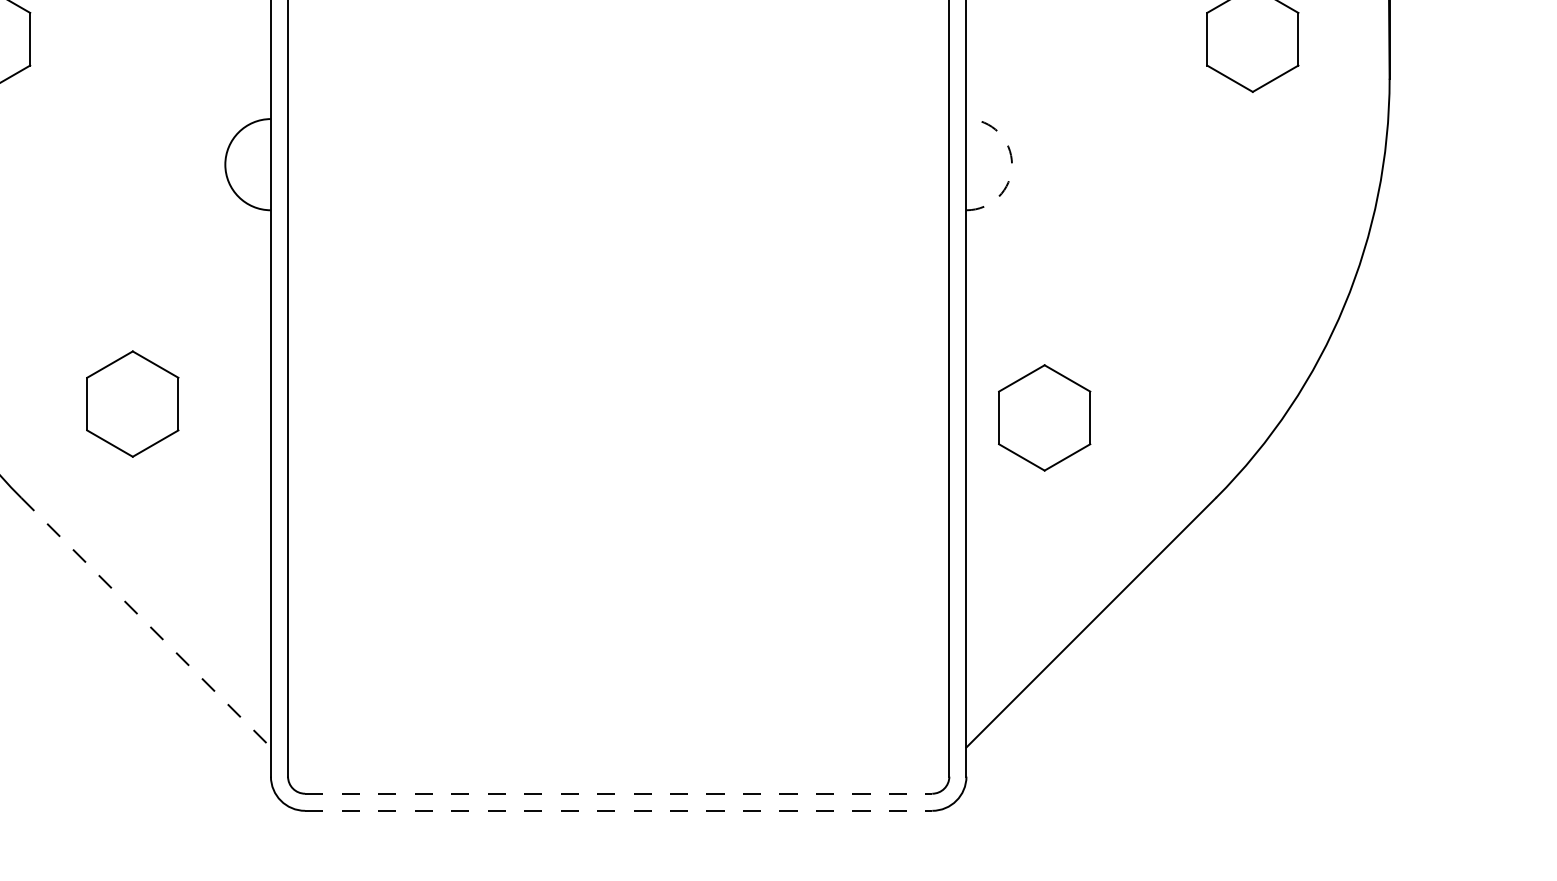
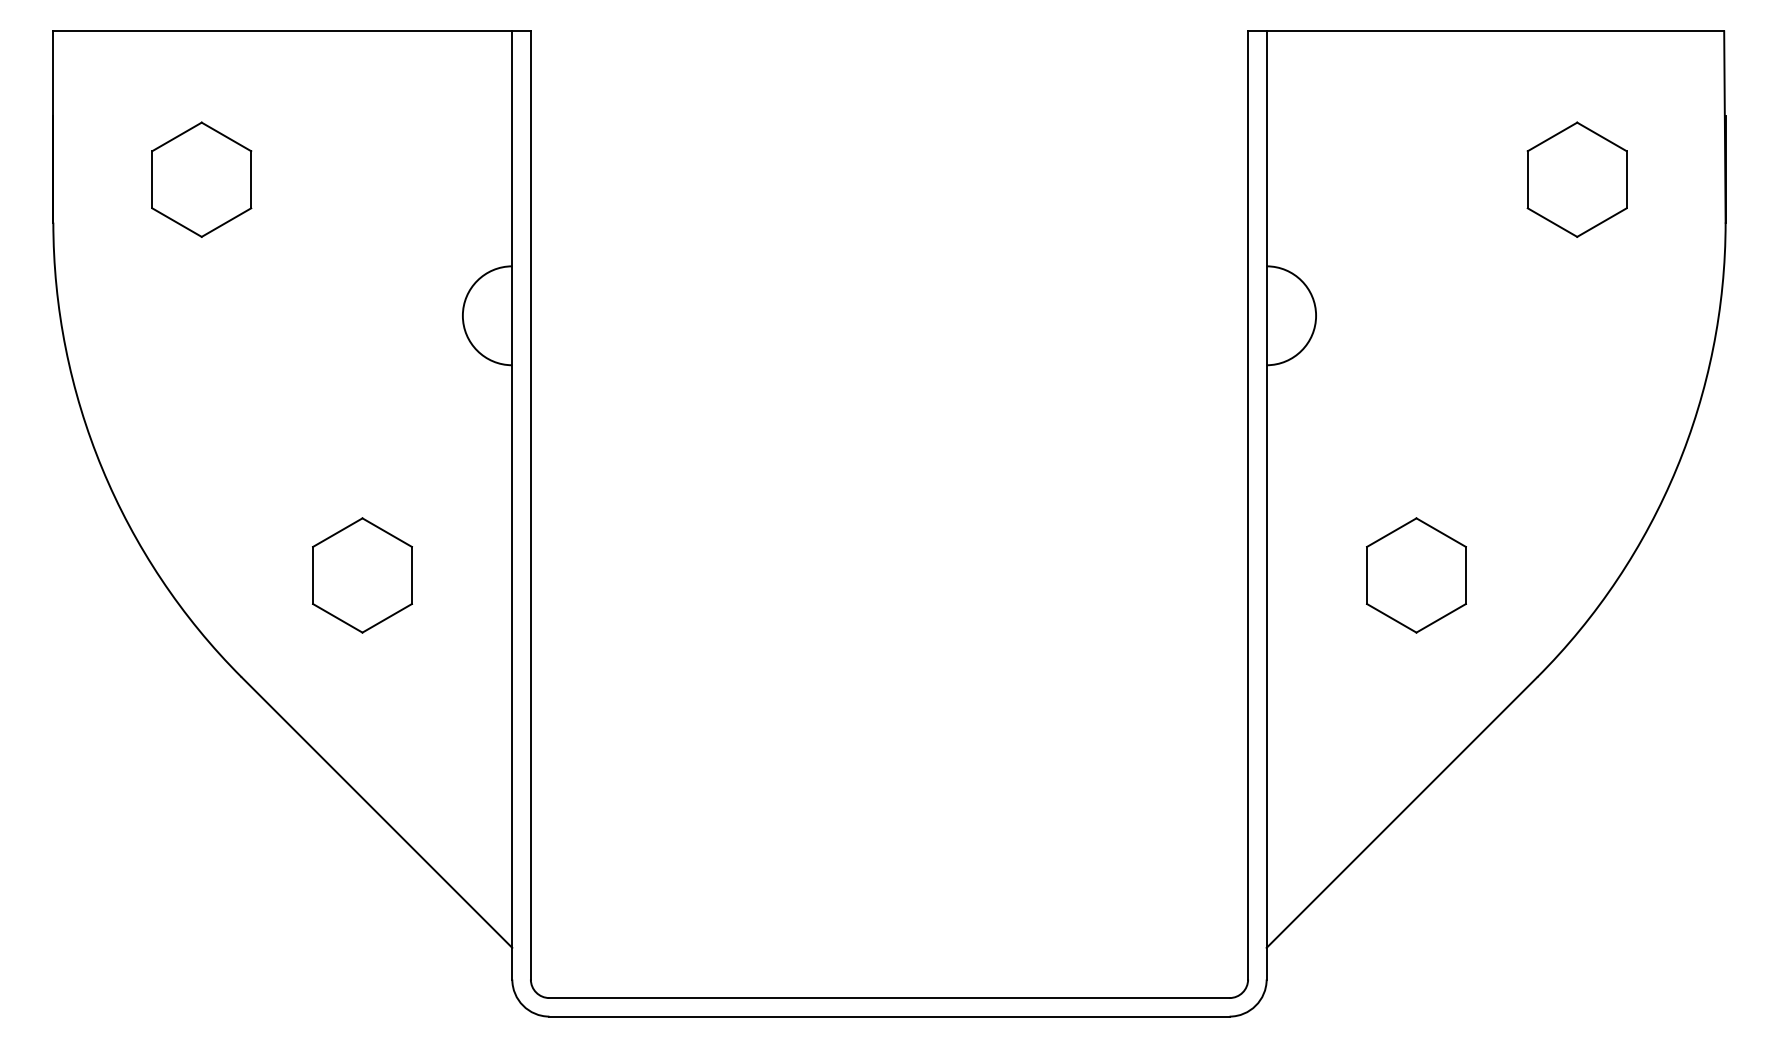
arc: (1012, 164) -> (1316, 315), dashed -> solid
part: (1044, 417) -> (1416, 575), moved
line: (146, 622) -> (377, 812), dashed -> solid
line: (618, 794) -> (889, 998), dashed -> solid
line: (618, 810) -> (889, 1016), dashed -> solid

